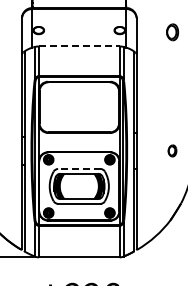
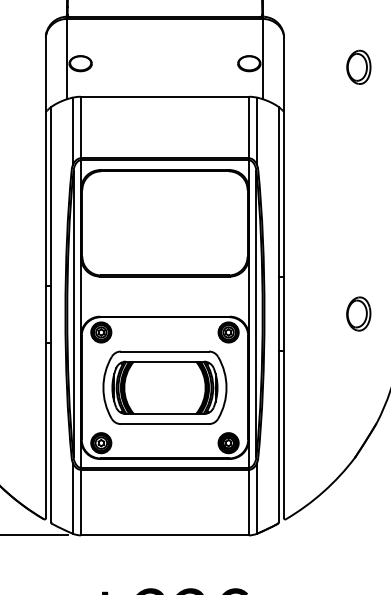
line: (79, 46) -> (165, 96), dashed -> solid
part: (172, 150) -> (358, 313), size x1.43
line: (78, 169) -> (163, 352), dashed -> solid

